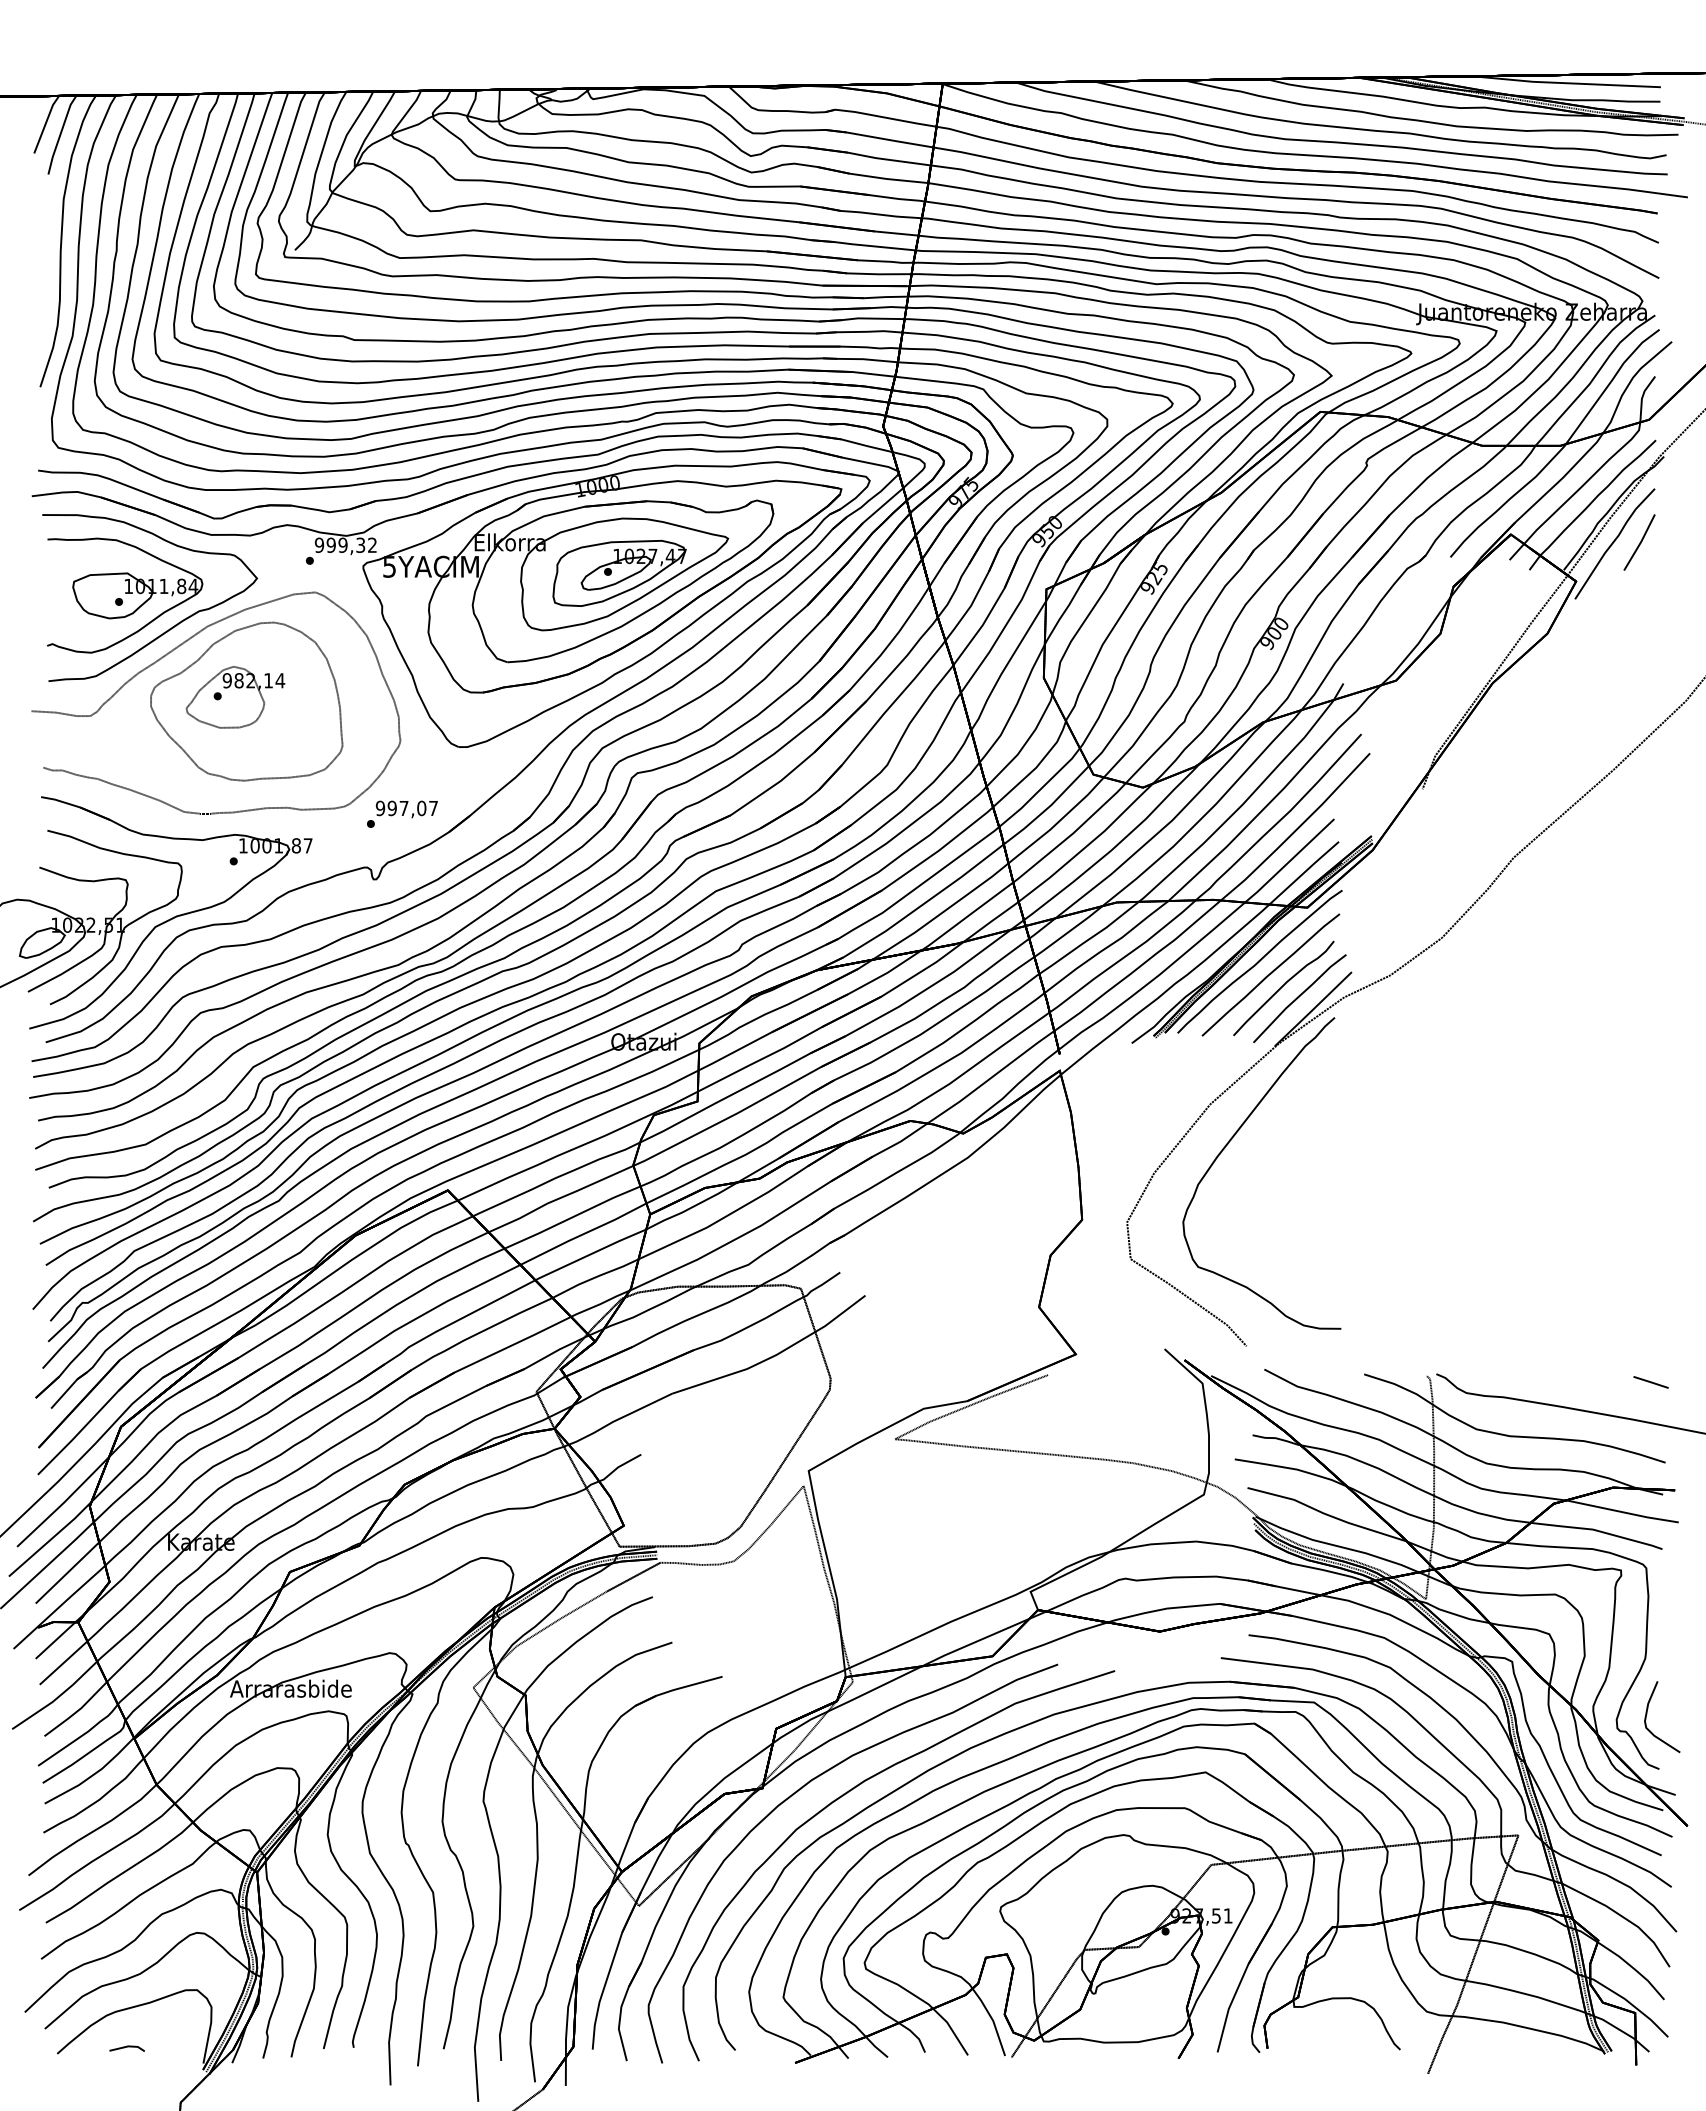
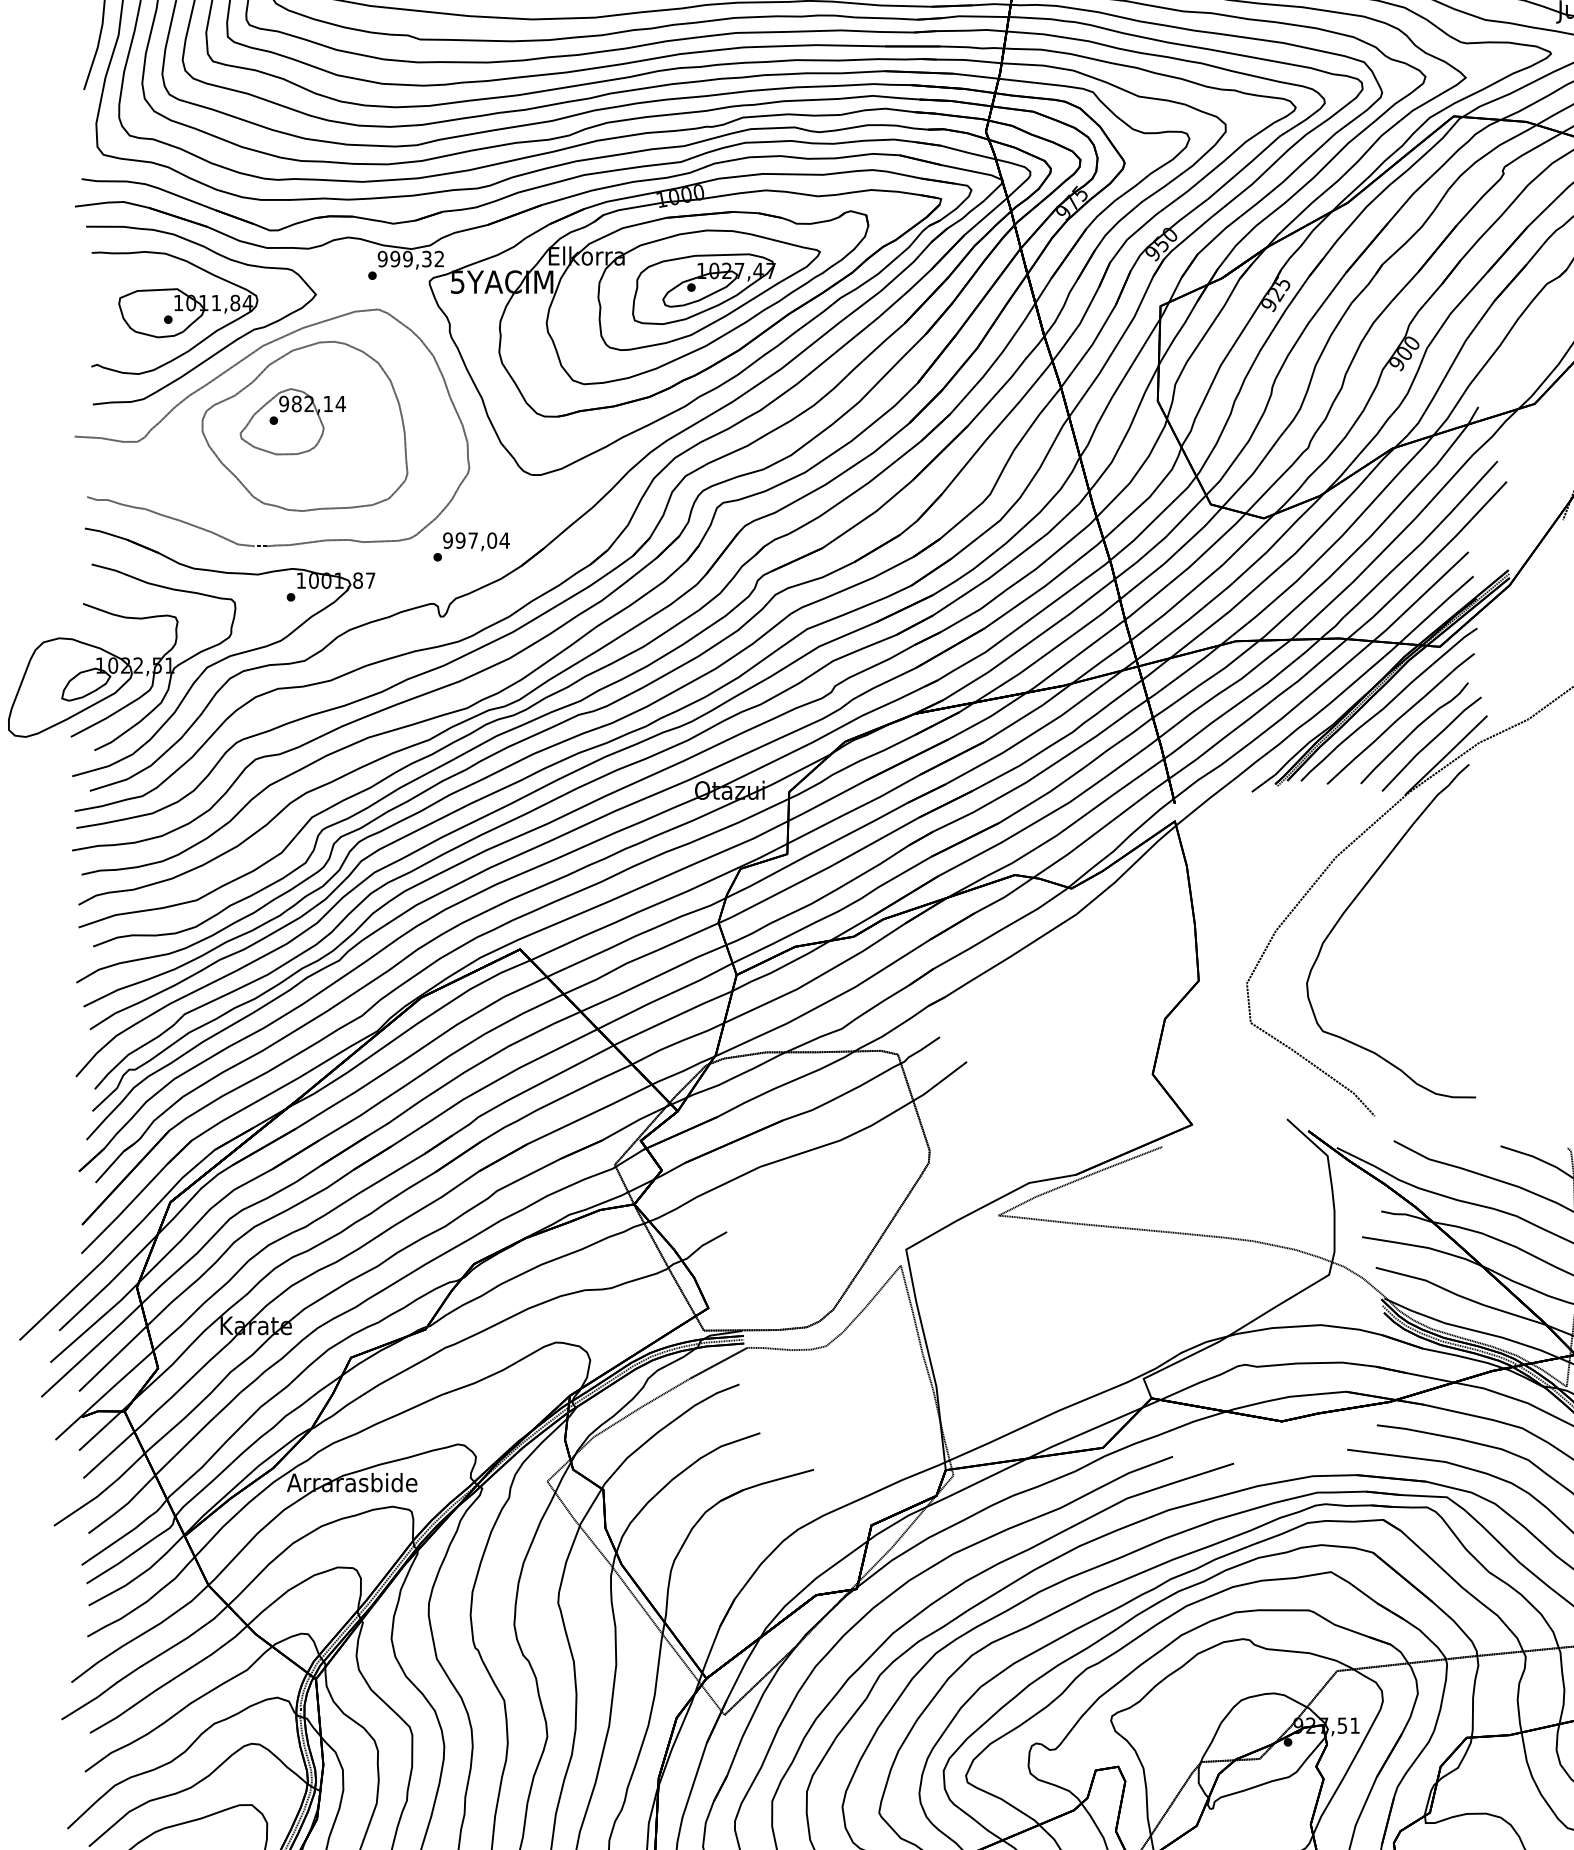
text: (433, 808) -> (504, 540), 997,07 -> 997,04

